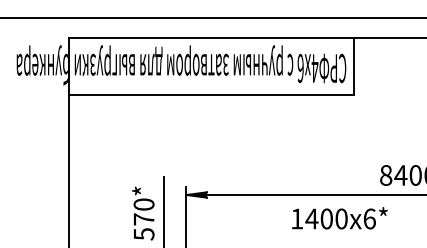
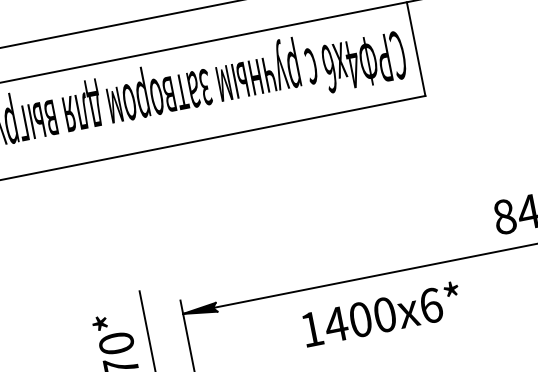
text: (339, 218) -> (381, 314), moved

